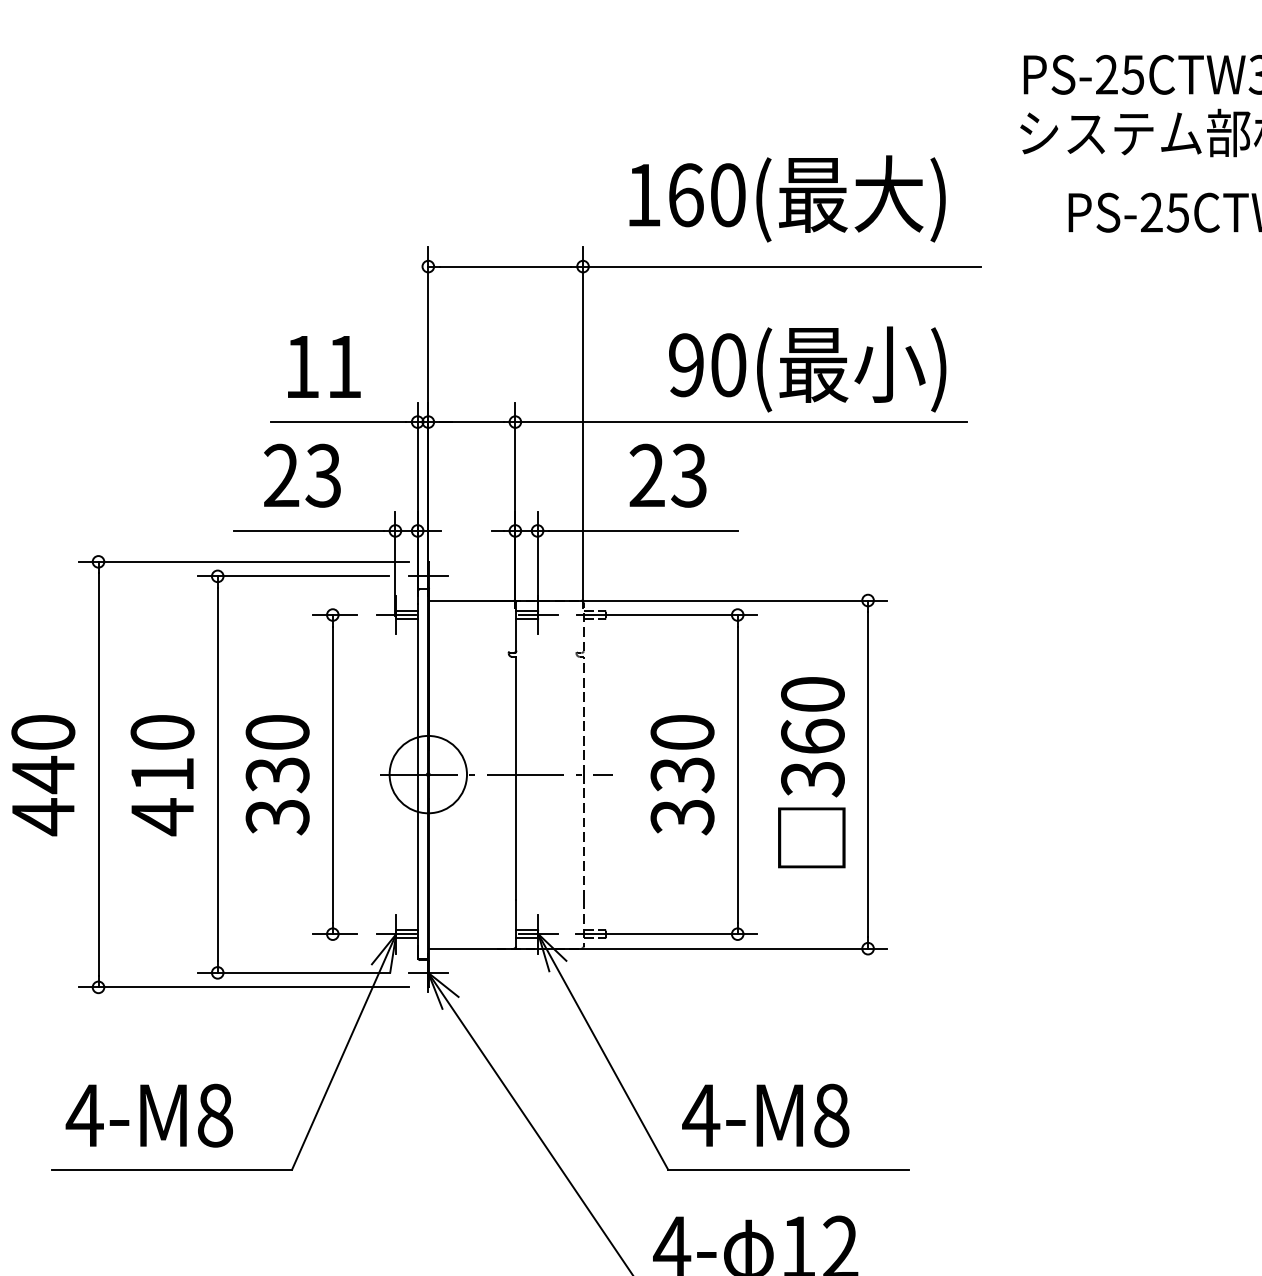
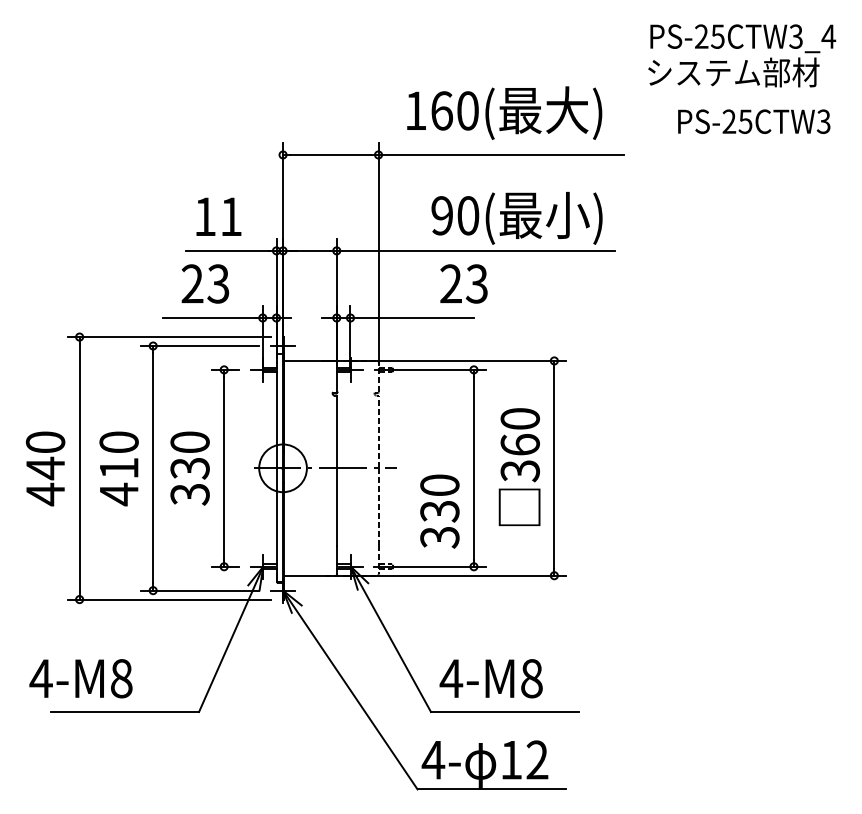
text: (667, 474) -> (463, 283), moved
text: (681, 774) -> (439, 511), moved
text: (148, 1115) -> (80, 678), moved

